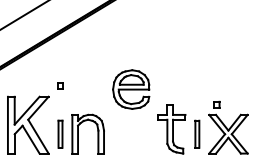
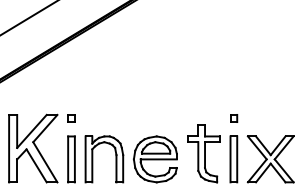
part: (60, 86) -> (71, 118), moved
part: (131, 89) -> (155, 159), moved
part: (217, 104) -> (234, 118), moved
part: (60, 134) -> (71, 159), size x1.43
part: (197, 134) -> (233, 159), size x1.43

